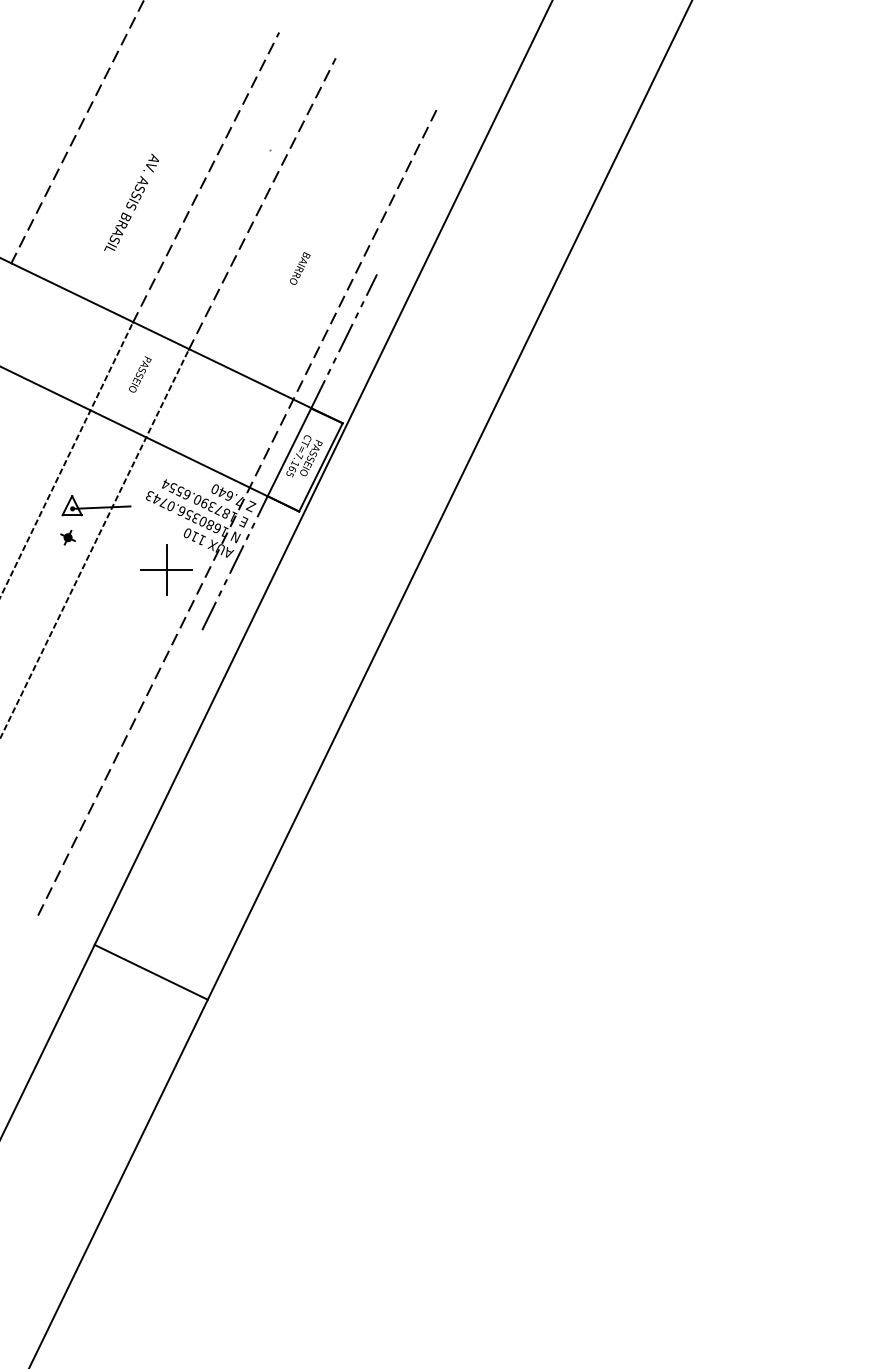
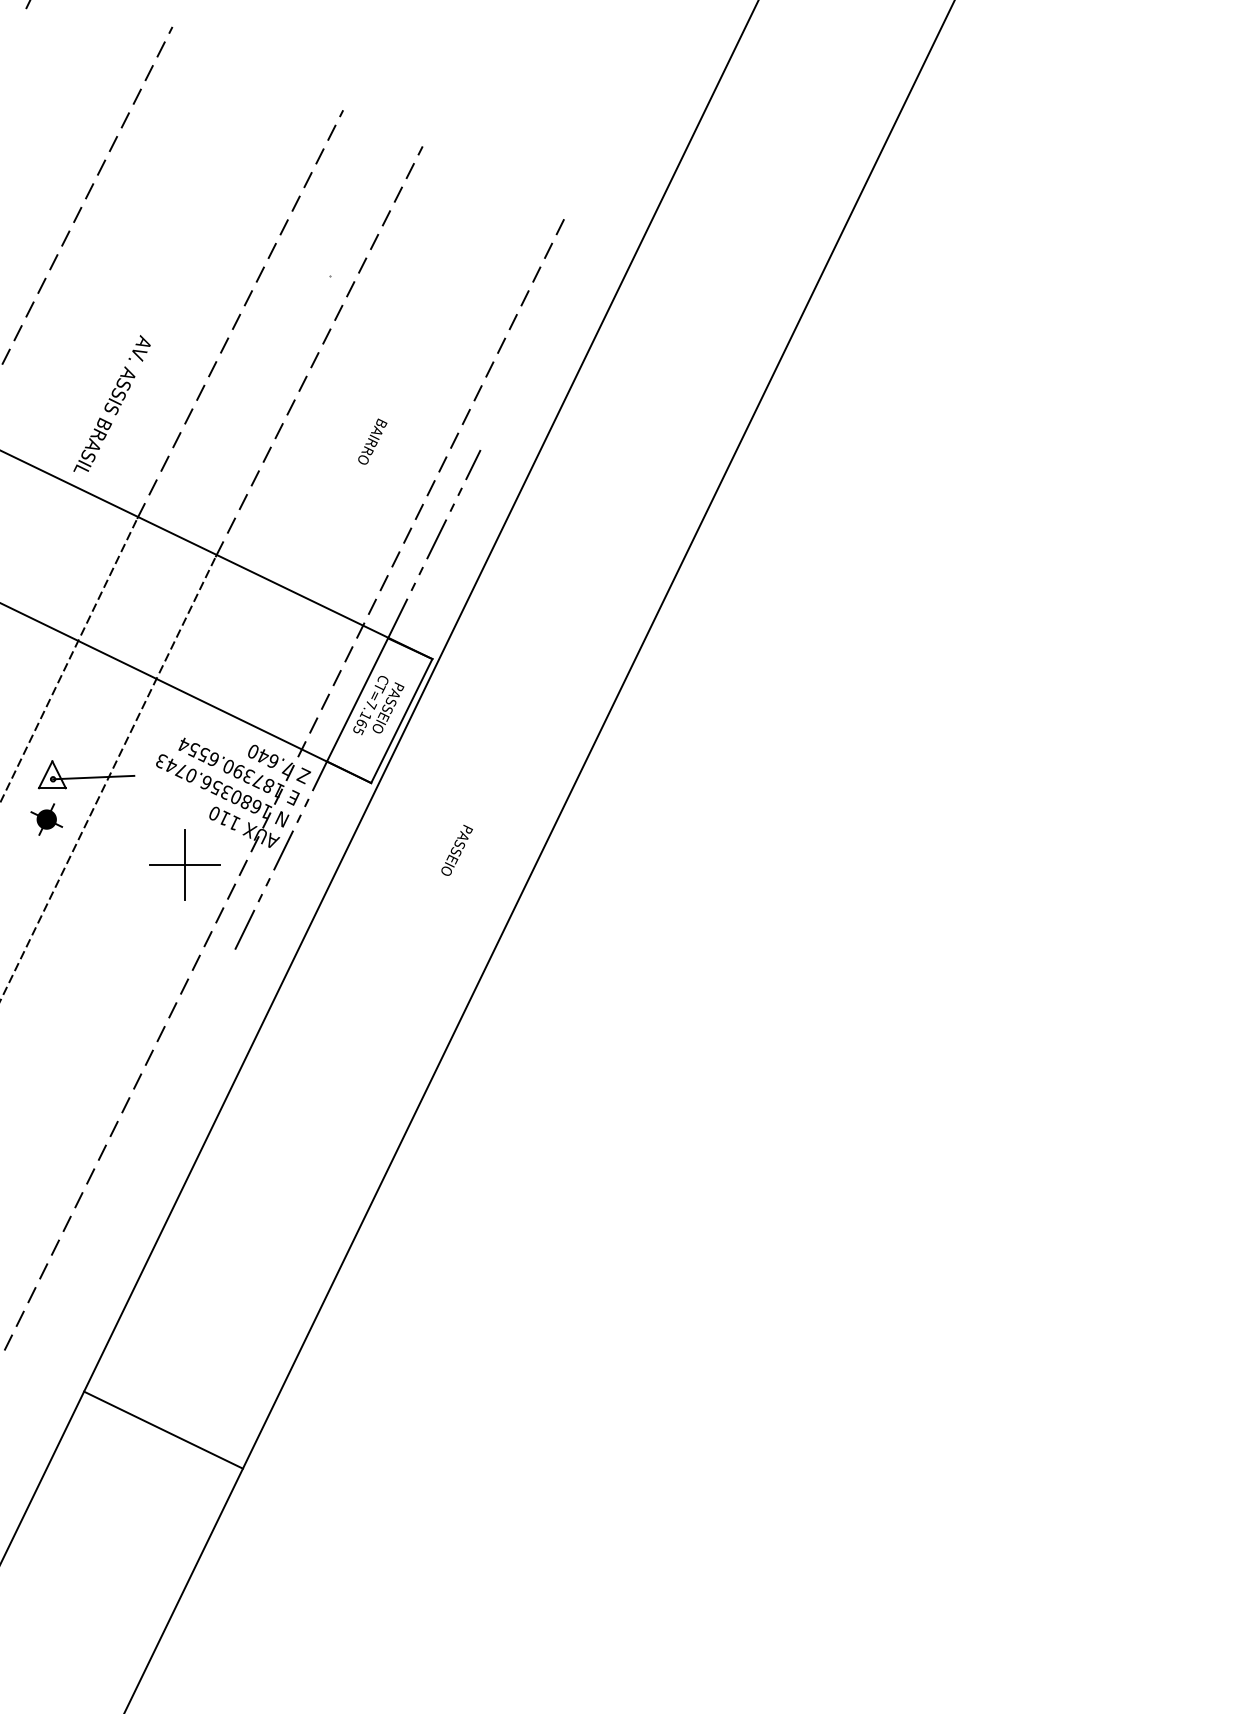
text: (131, 201) -> (111, 402), moved
text: (140, 374) -> (457, 850), moved
part: (67, 537) -> (45, 819), size x1.6

